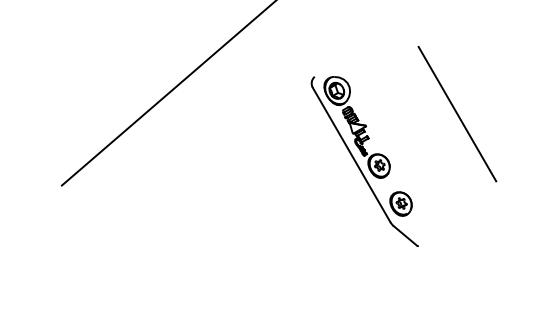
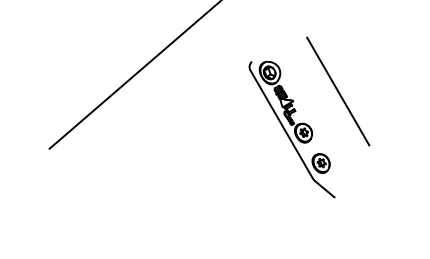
line: (457, 114) -> (338, 91), moved

